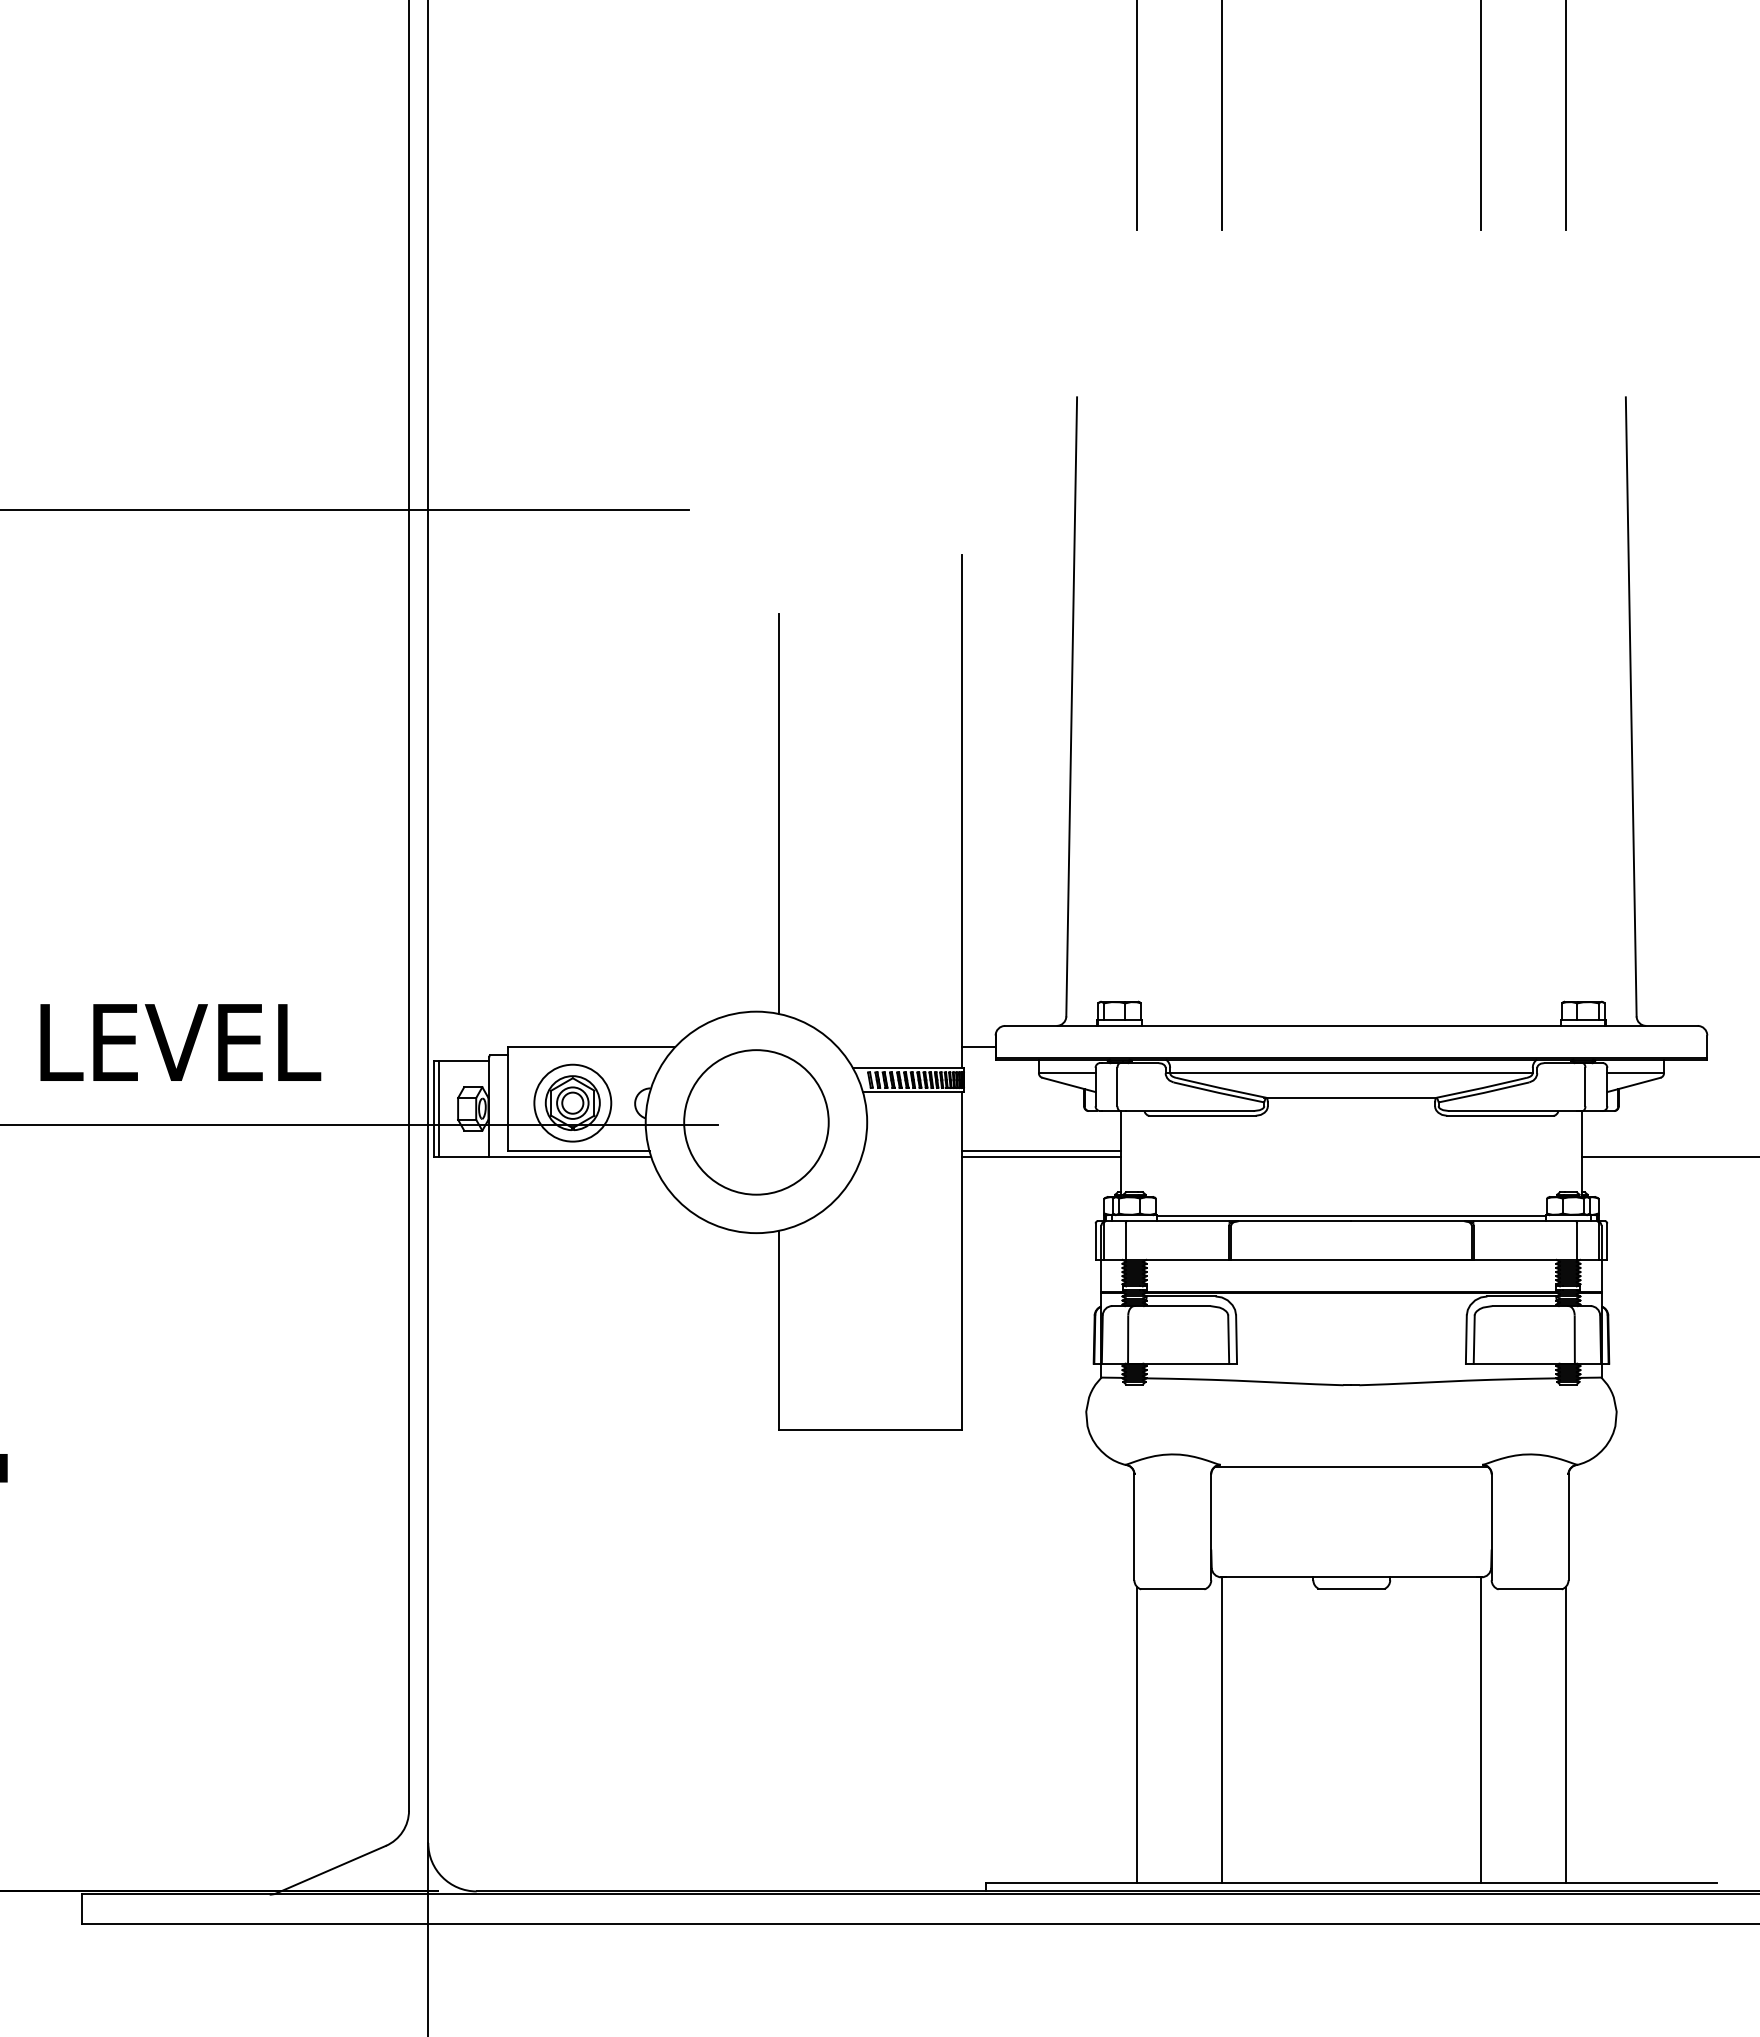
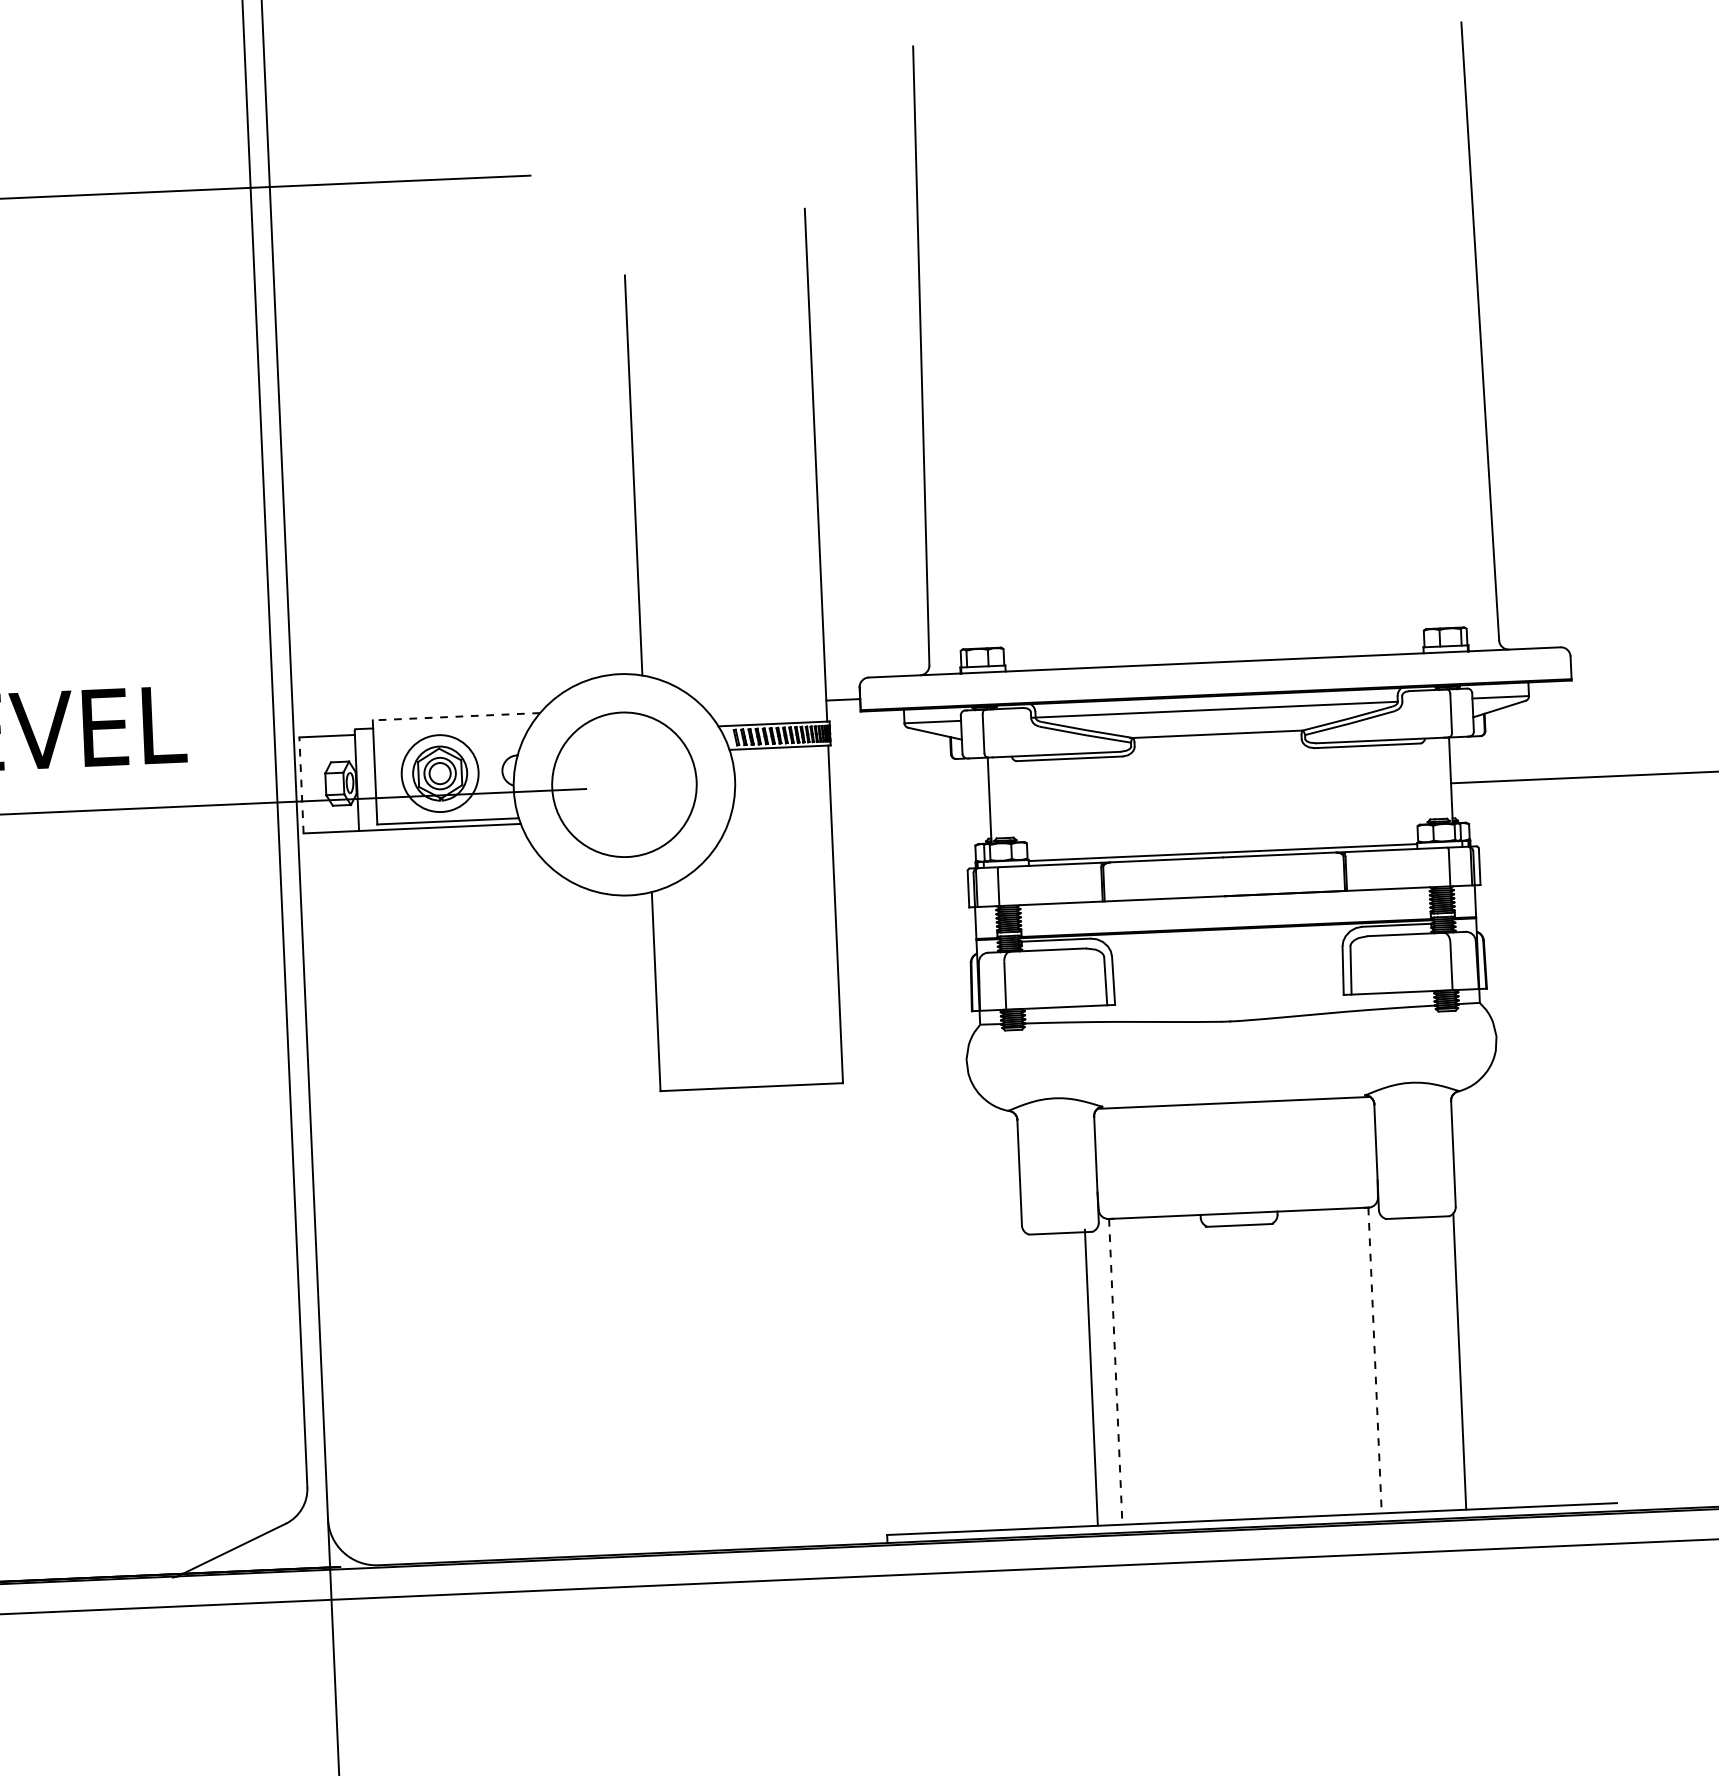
line: (591, 1047) -> (456, 717), solid -> dashed
line: (433, 1108) -> (301, 784), solid -> dashed
line: (439, 1108) -> (307, 784), removed
line: (1040, 1151) -> (909, 801), removed
line: (1040, 1157) -> (909, 807), removed
line: (1221, 1730) -> (1115, 1372), solid -> dashed
line: (1481, 1730) -> (1375, 1360), solid -> dashed
line: (1137, 1734) -> (1091, 1377), moved

